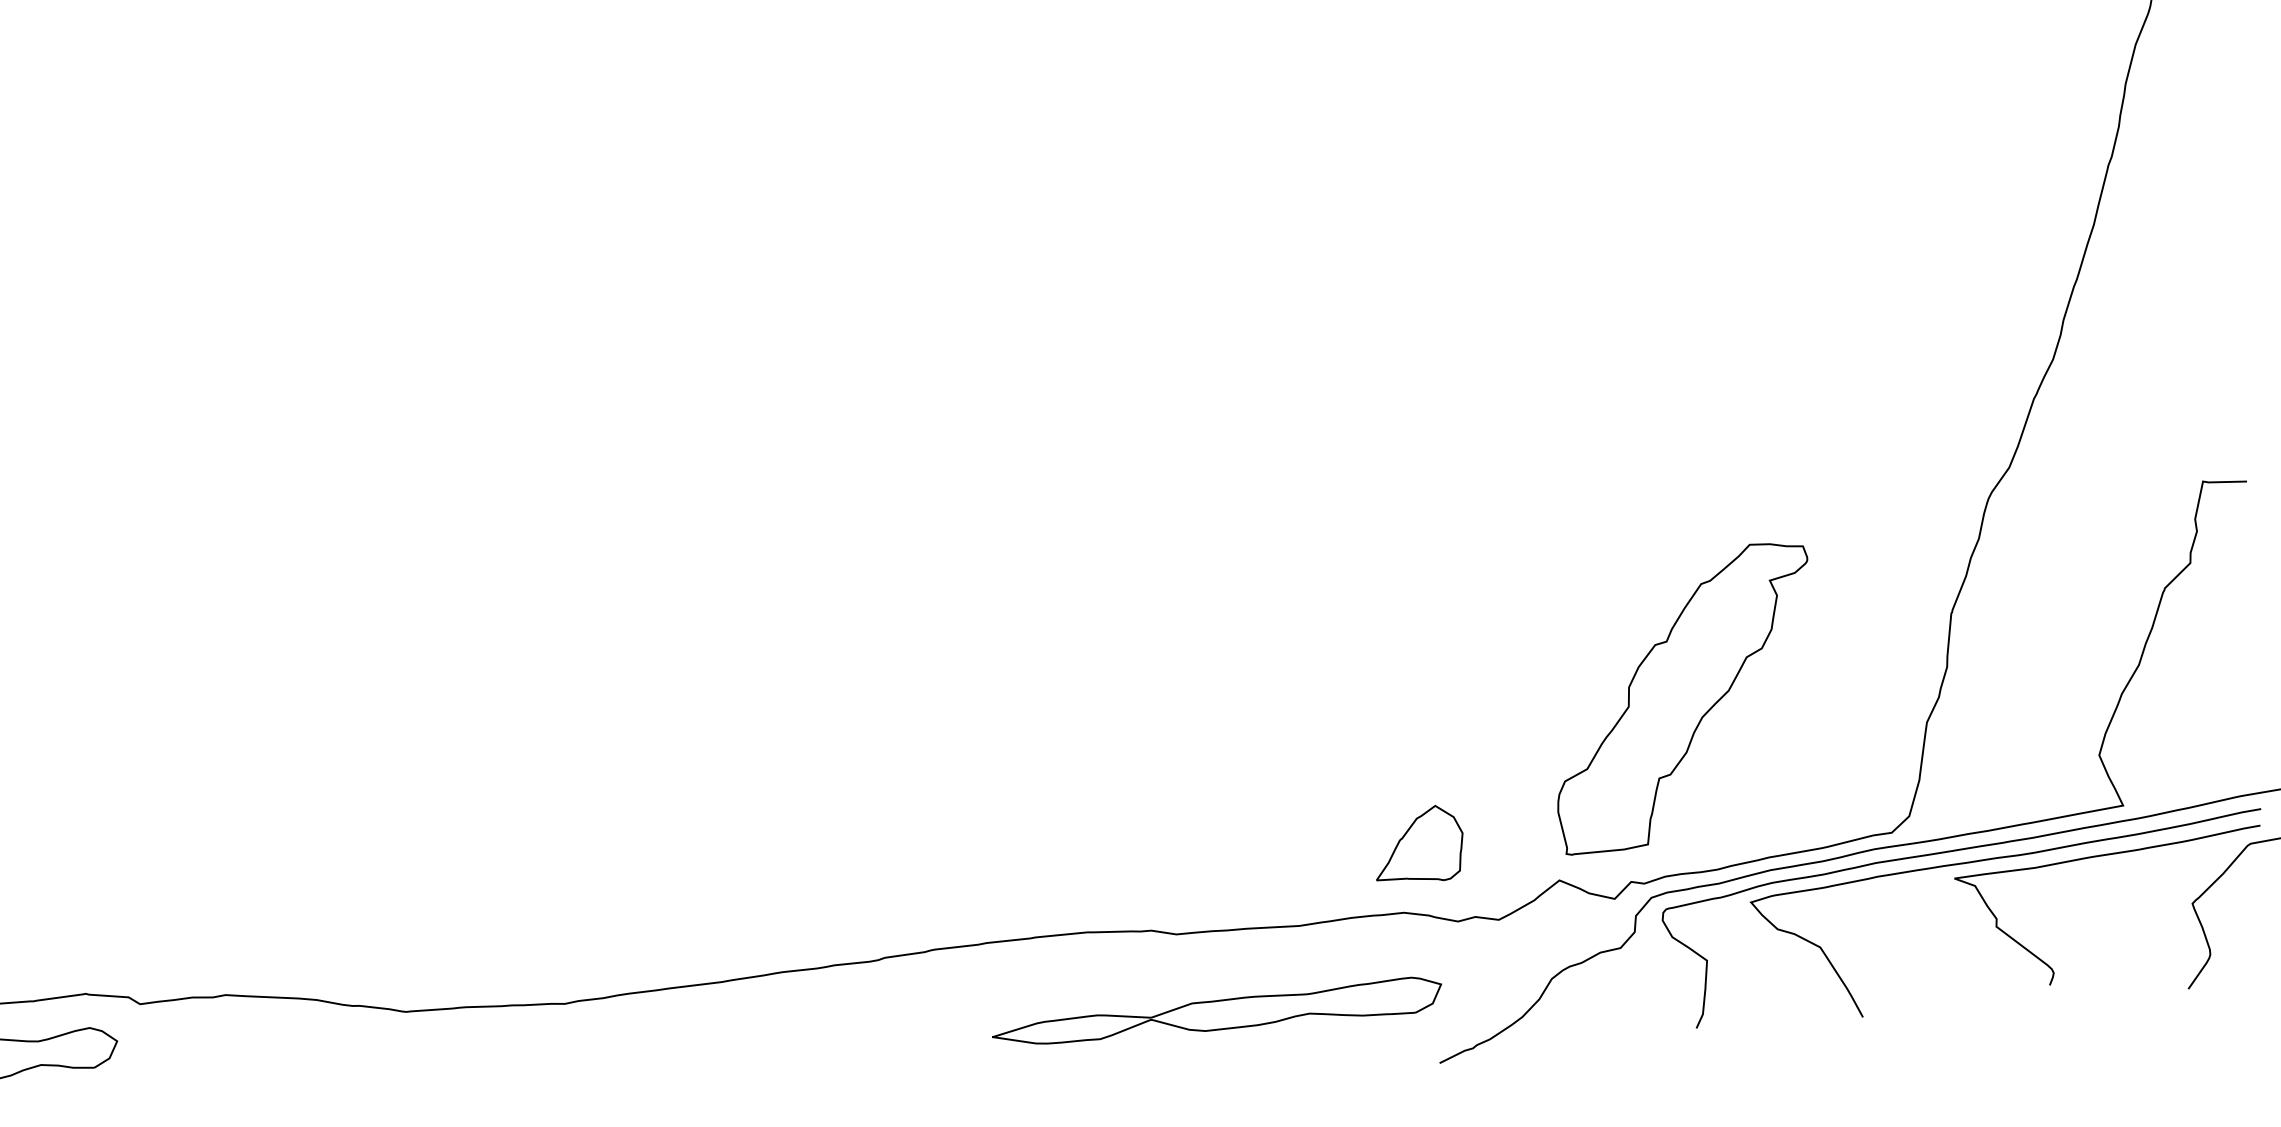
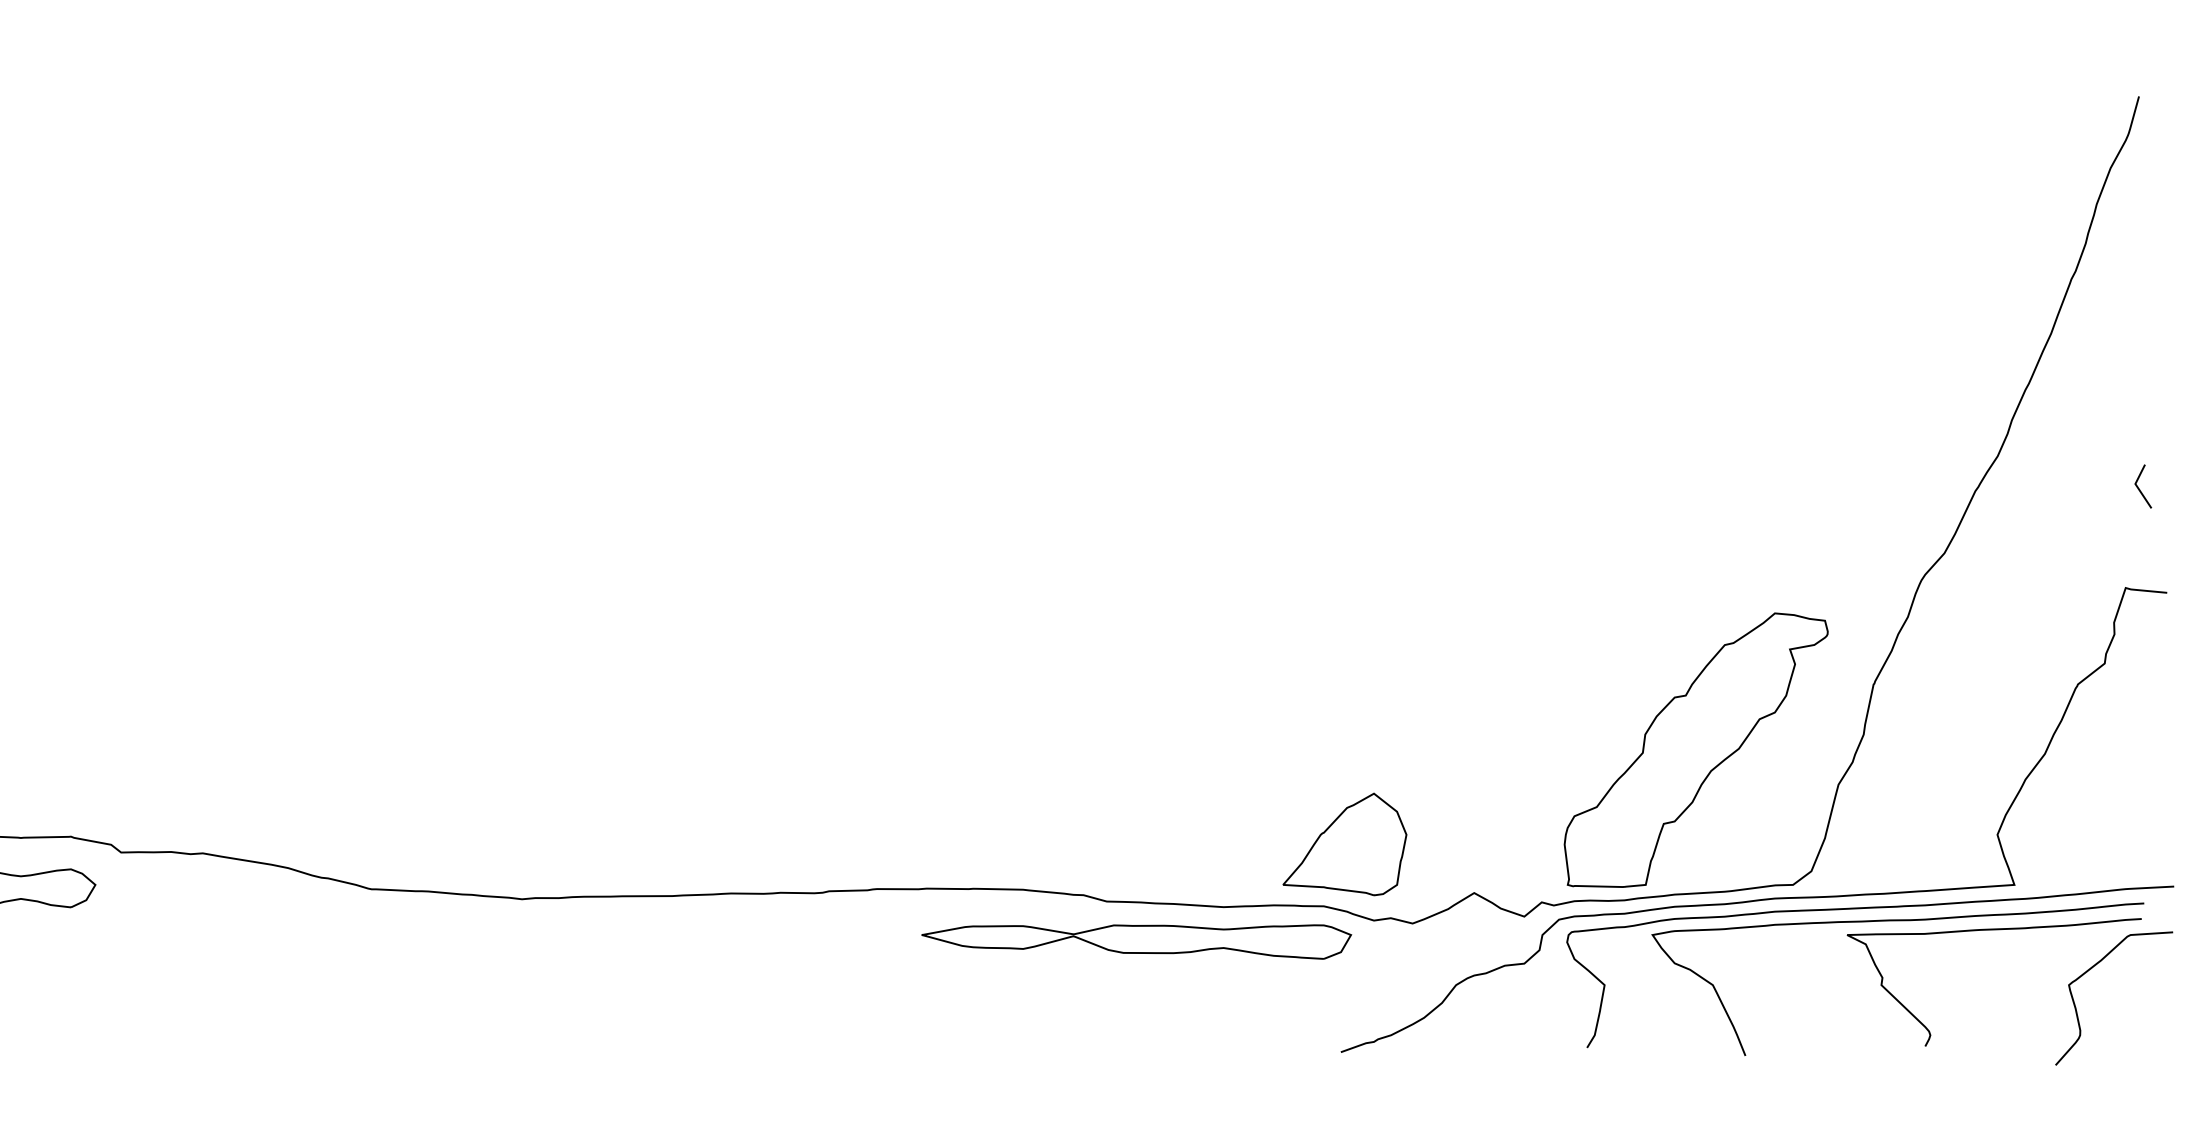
line: (2206, 376) -> (2140, 489), added
part: (1683, 696) -> (1695, 749), moved
part: (1417, 845) -> (1344, 844), size x1.43
part: (1217, 1017) -> (1136, 941), moved

